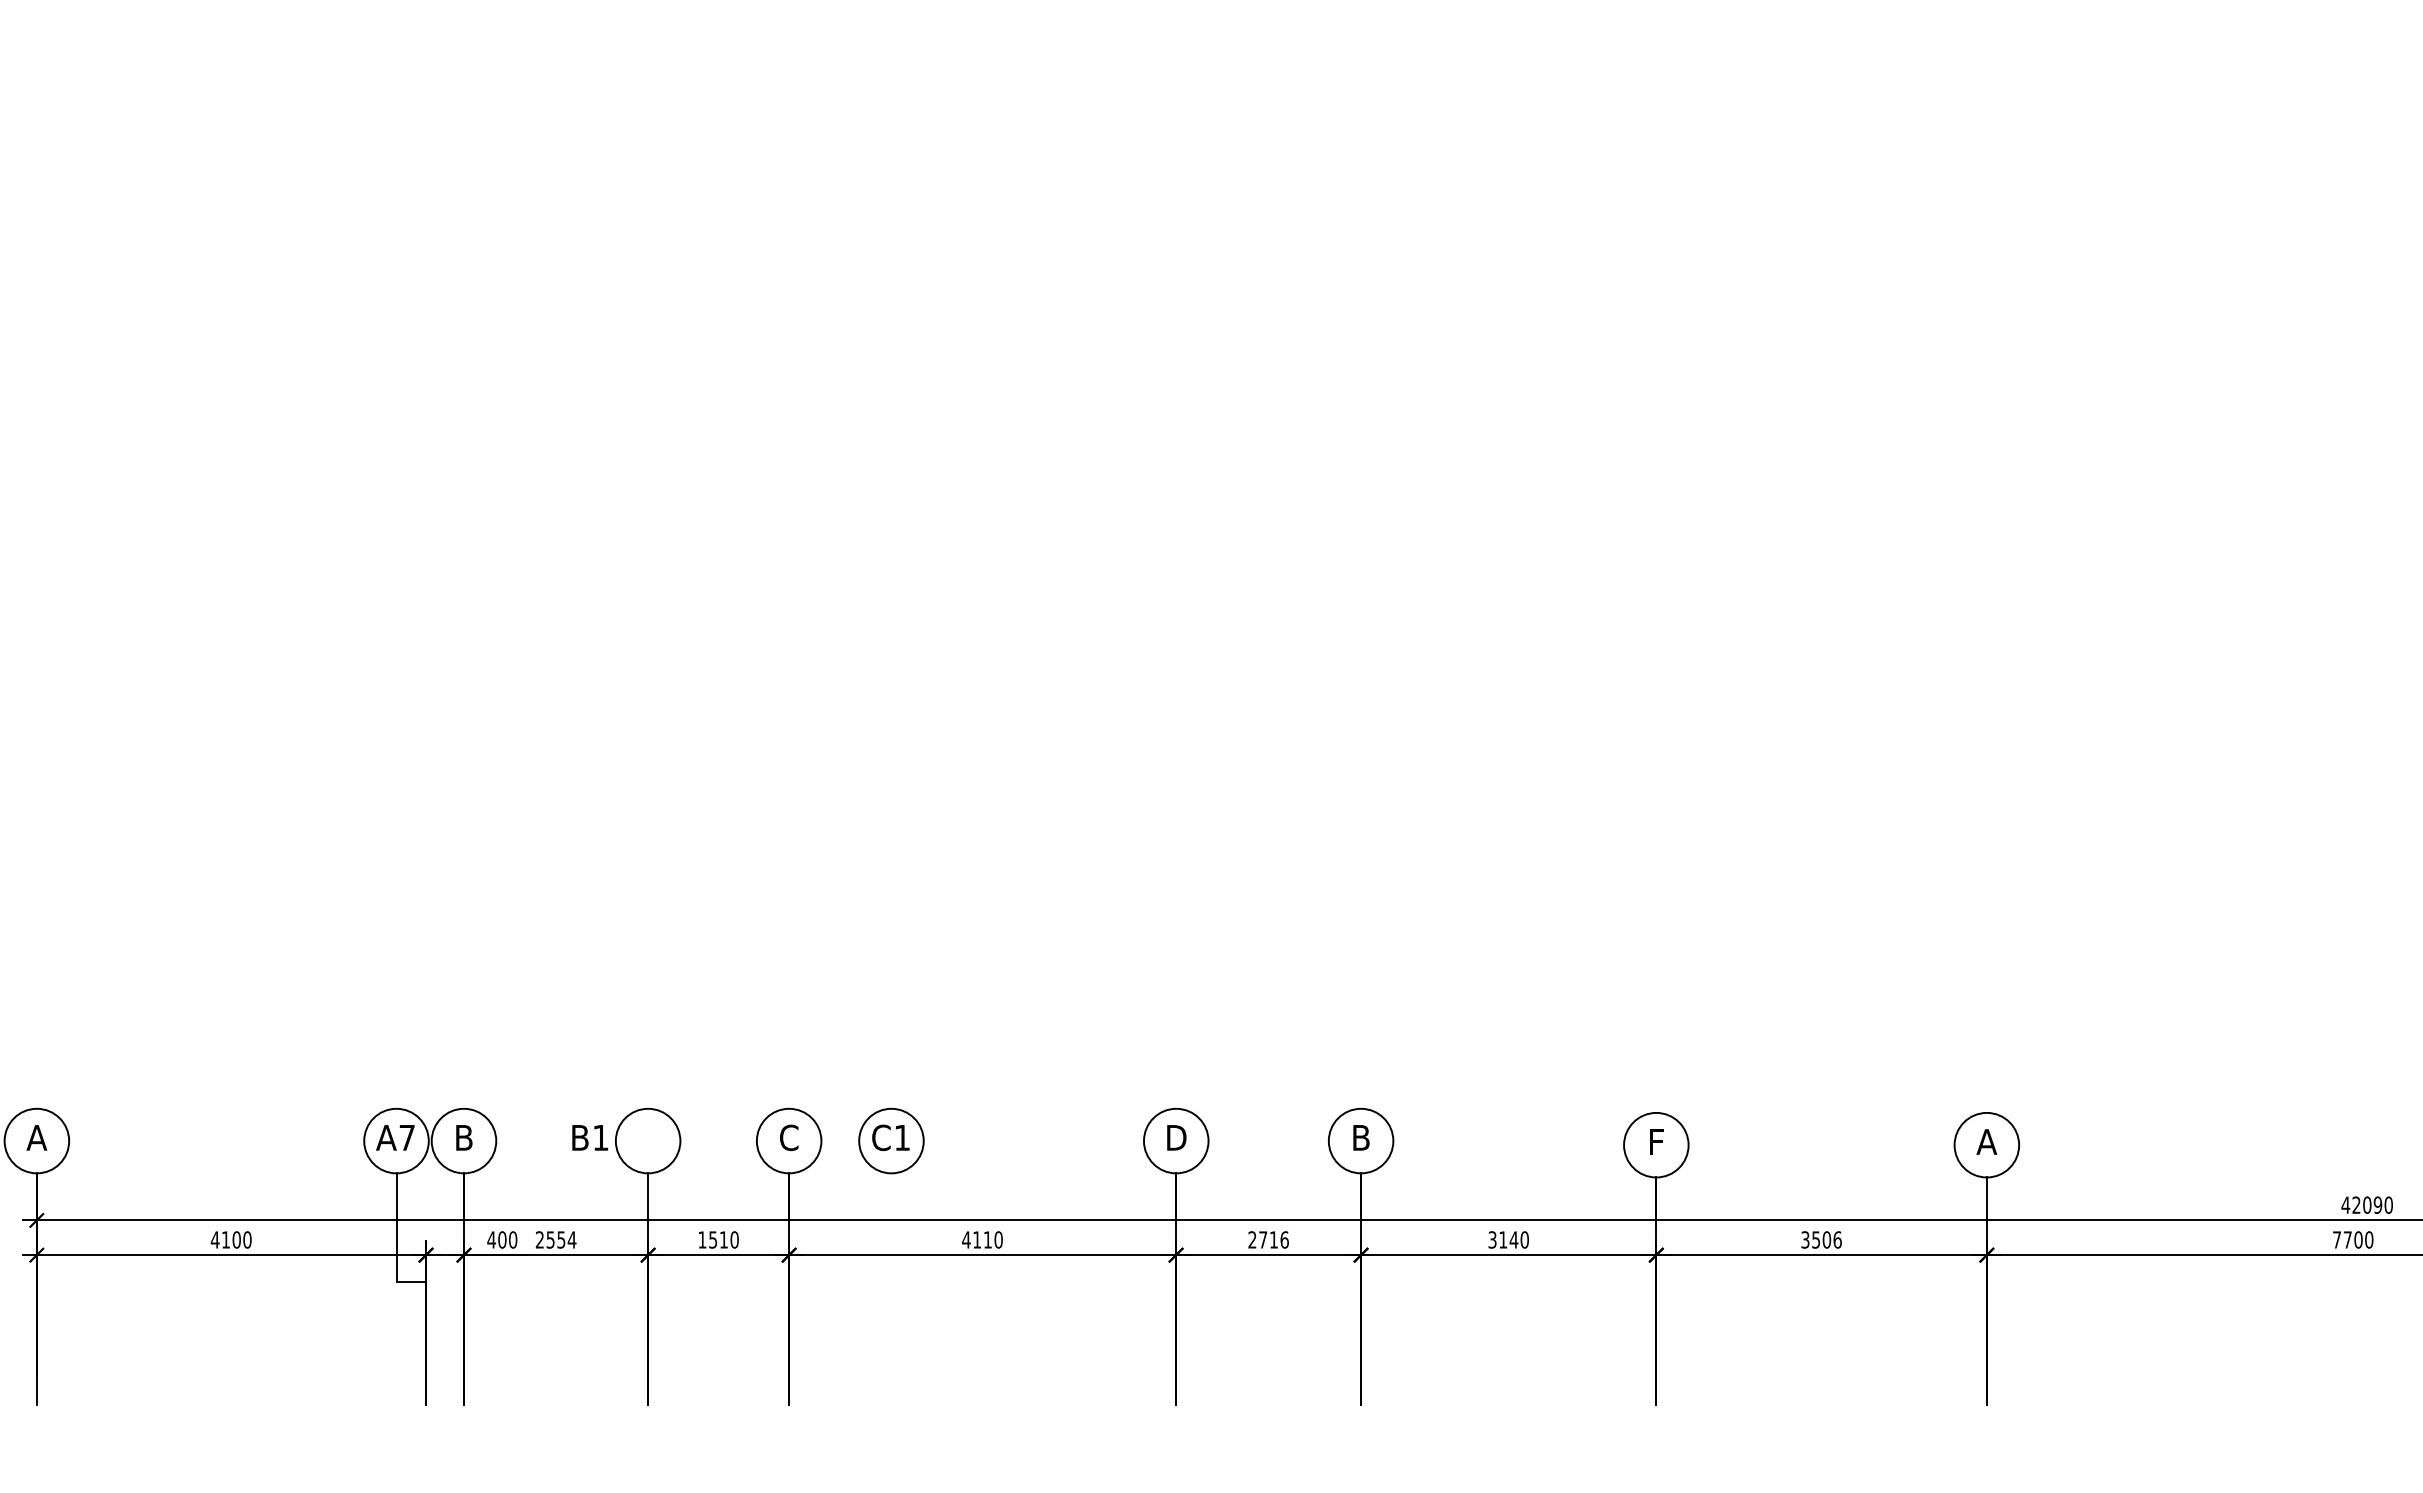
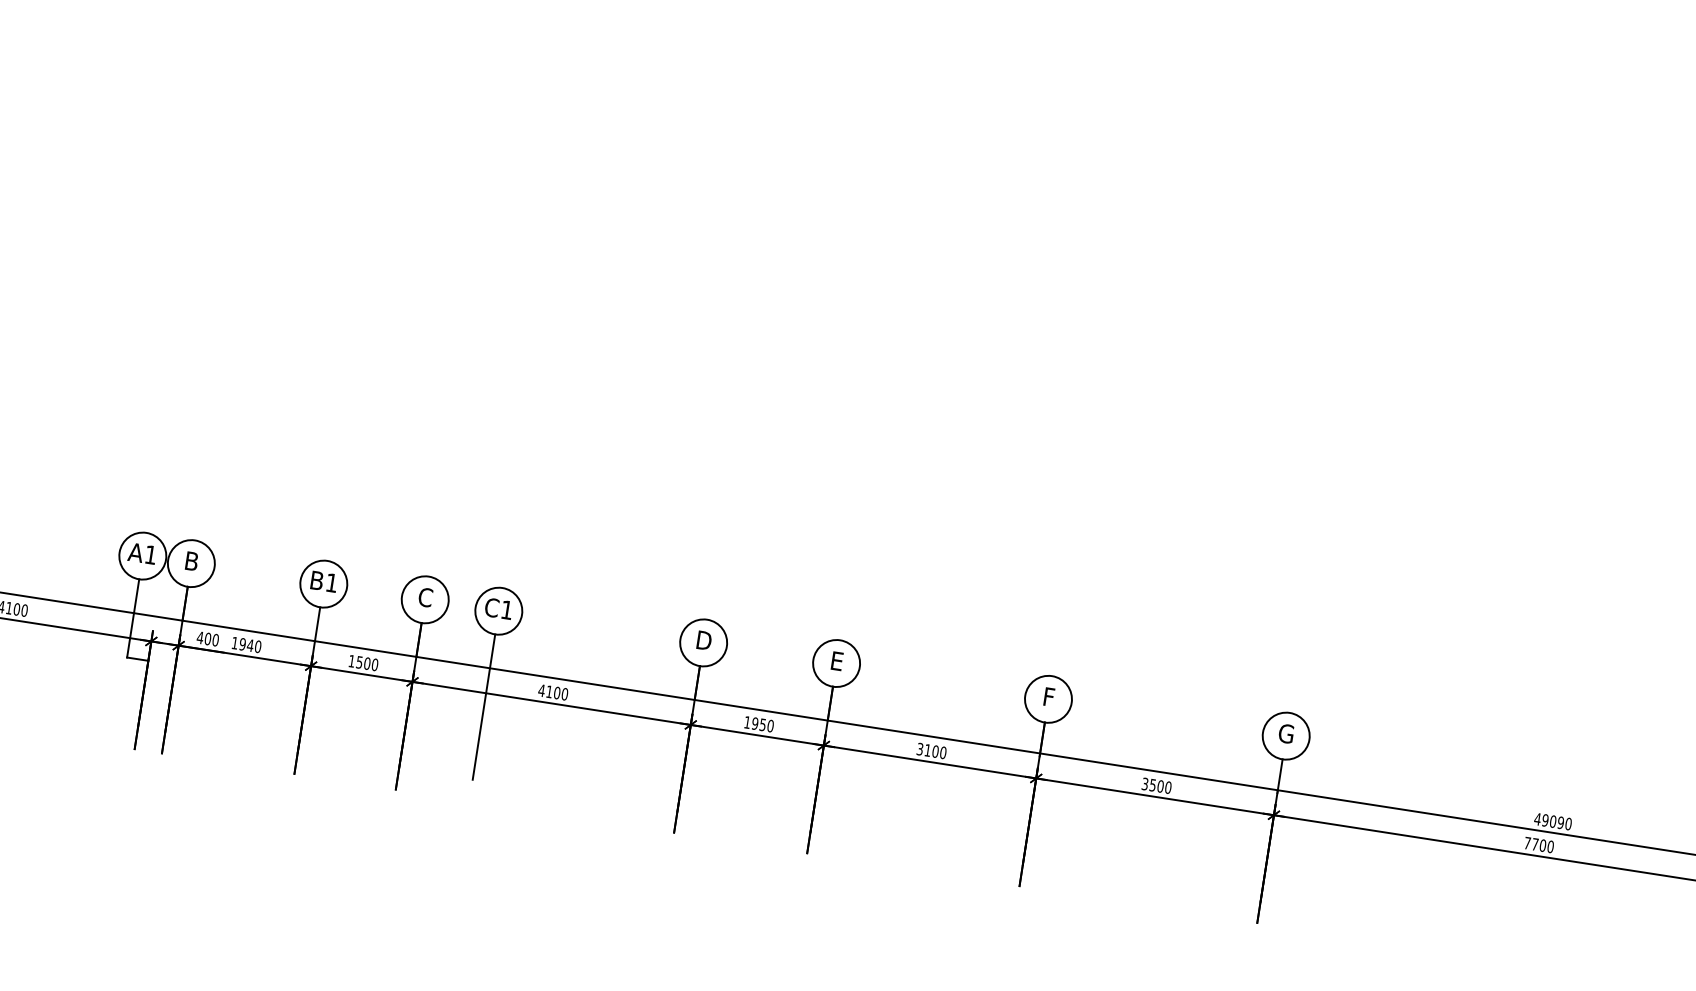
text: (406, 1137) -> (150, 554), A7 -> A1
text: (590, 1137) -> (324, 581), moved
text: (1361, 1137) -> (837, 660), B -> E
text: (1986, 1141) -> (1286, 733), A -> G
text: (2356, 1204) -> (1545, 819), 42090 -> 49090
text: (555, 1239) -> (246, 644), 2554 -> 1940
text: (723, 1239) -> (367, 663), 1510 -> 1500
text: (987, 1239) -> (556, 692), 4110 -> 4100
text: (1268, 1239) -> (759, 723), 2716 -> 1950
text: (1513, 1239) -> (935, 751), 3140 -> 3100
text: (1837, 1239) -> (1168, 787), 3506 -> 3500
line: (891, 1274) -> (484, 707), added

